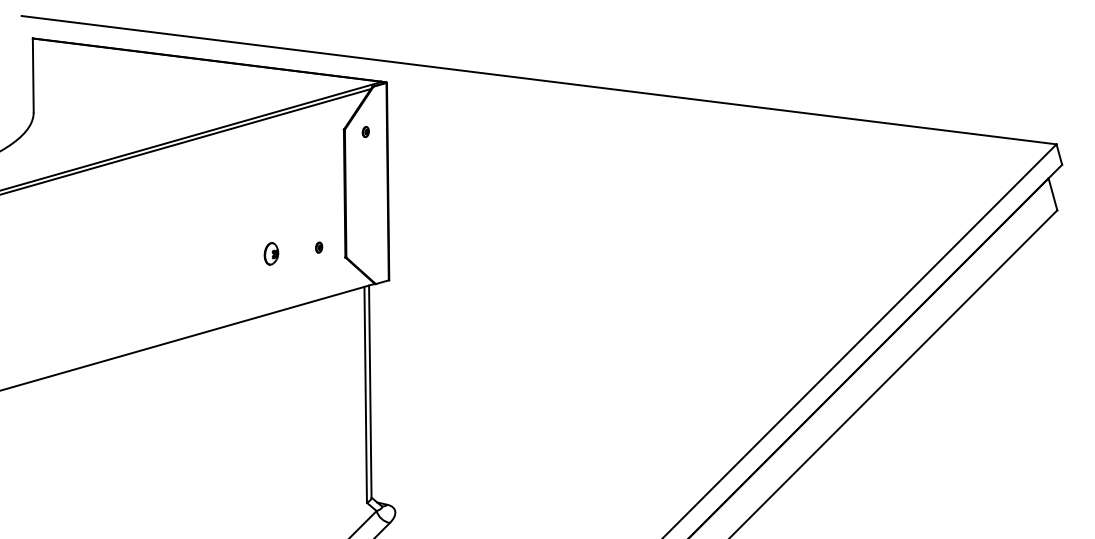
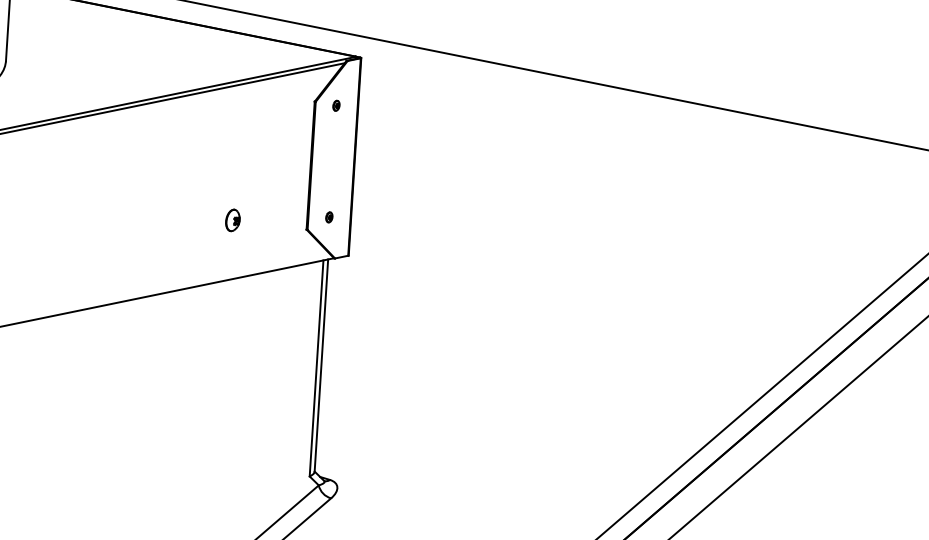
part: (319, 247) -> (329, 217), moved

